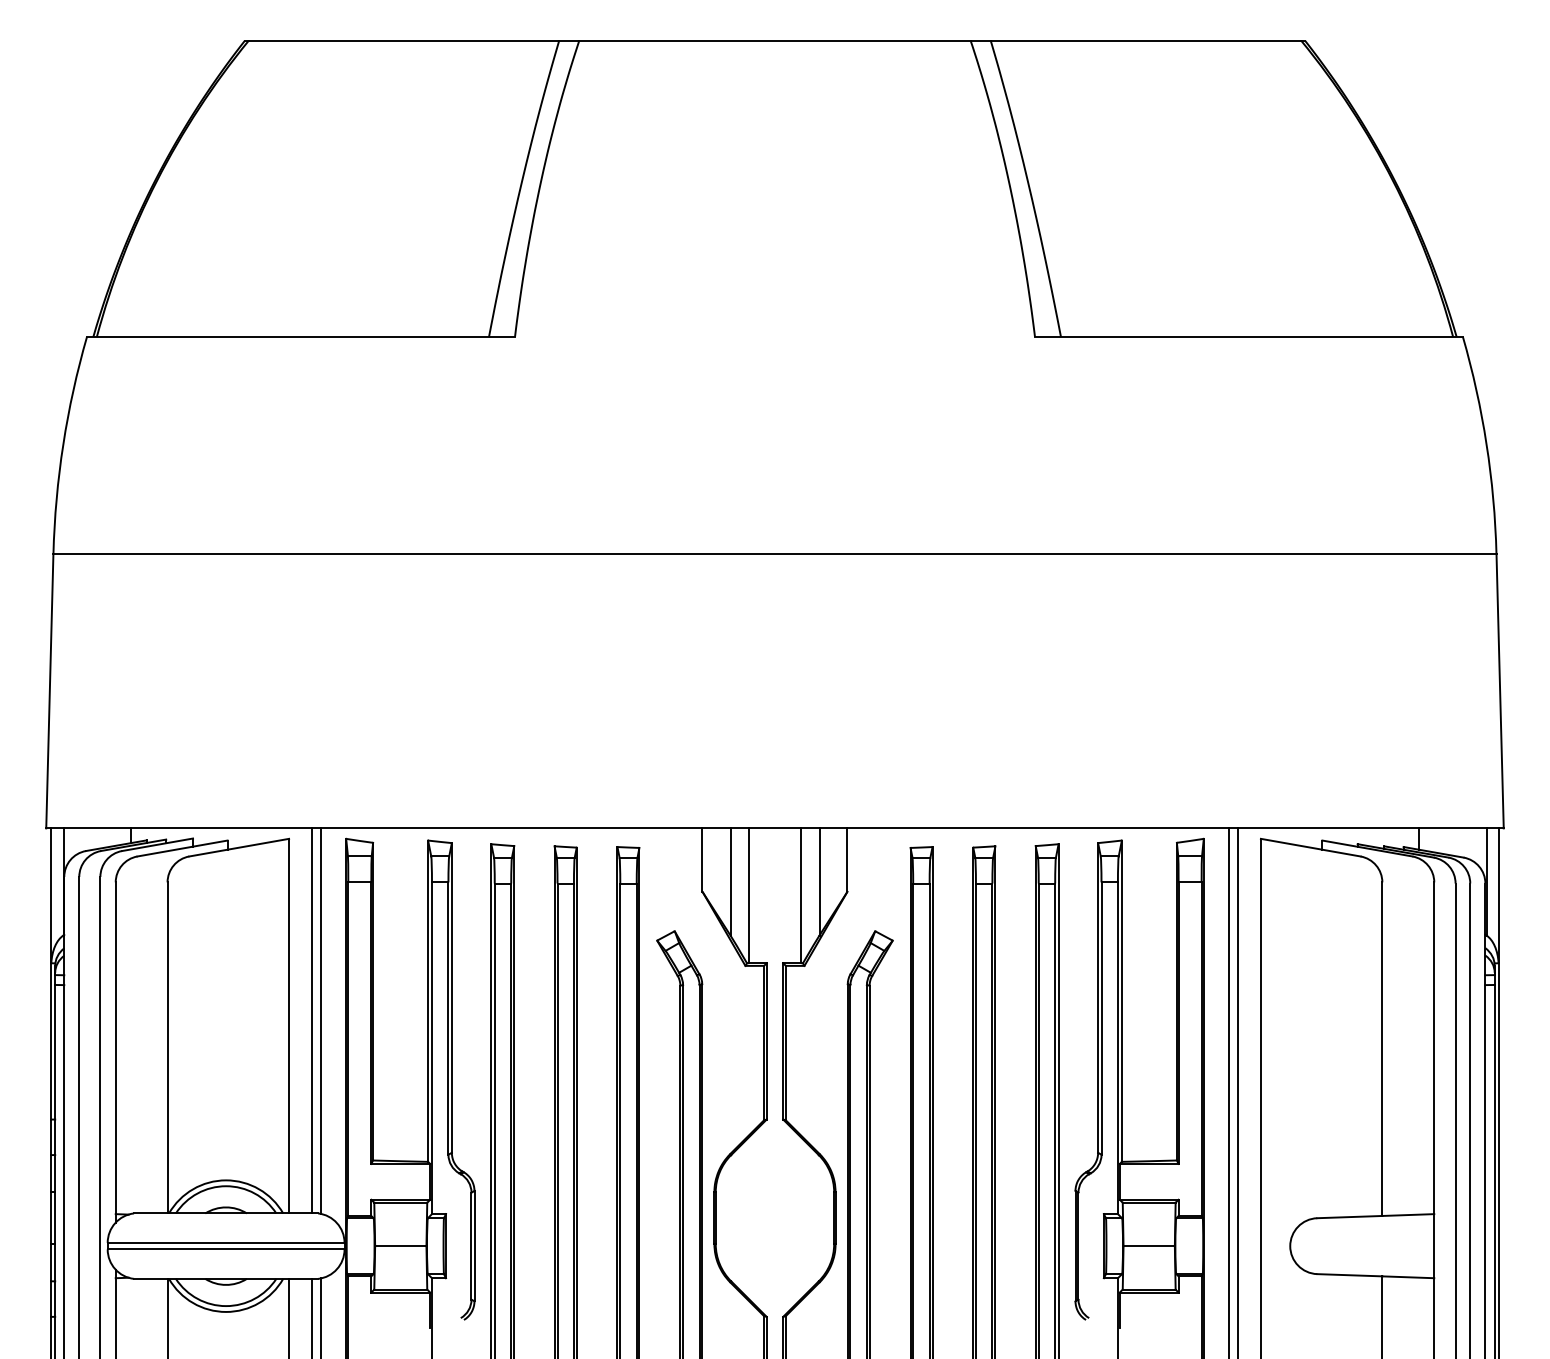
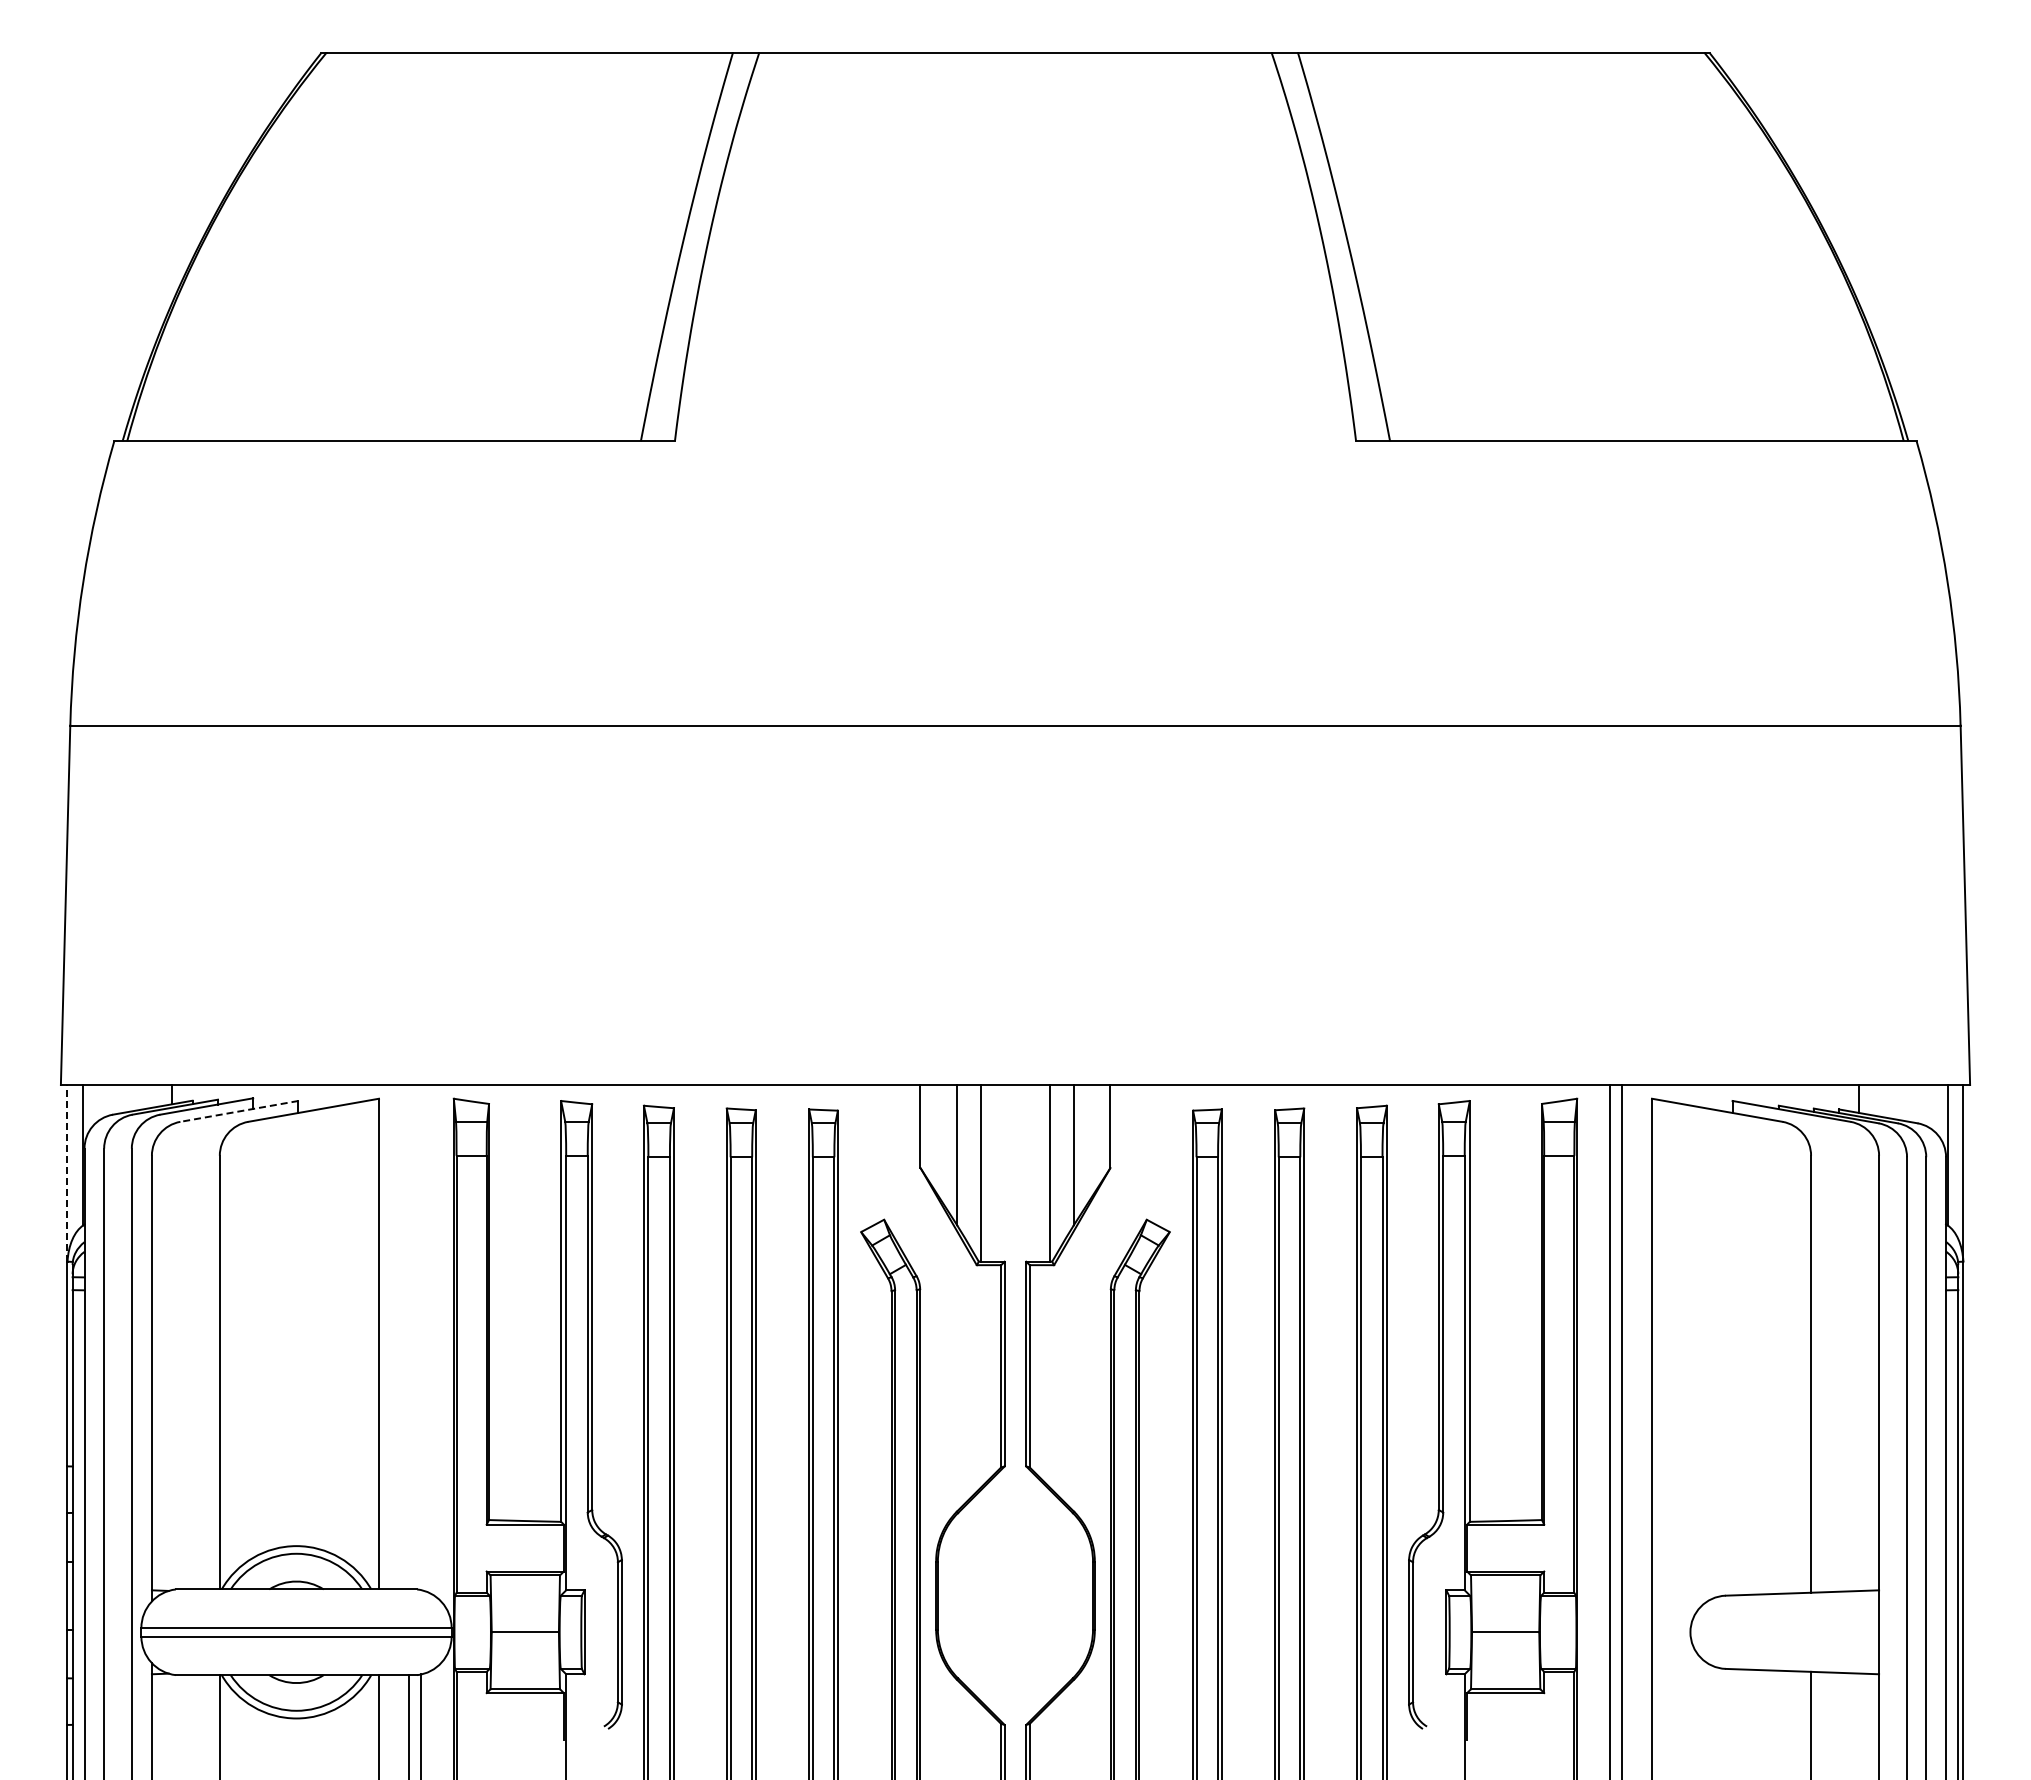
line: (182, 848) -> (239, 1111), solid -> dashed
line: (51, 895) -> (67, 1172), solid -> dashed
line: (312, 1021) -> (409, 1337), removed
line: (321, 1021) -> (421, 1337), removed

